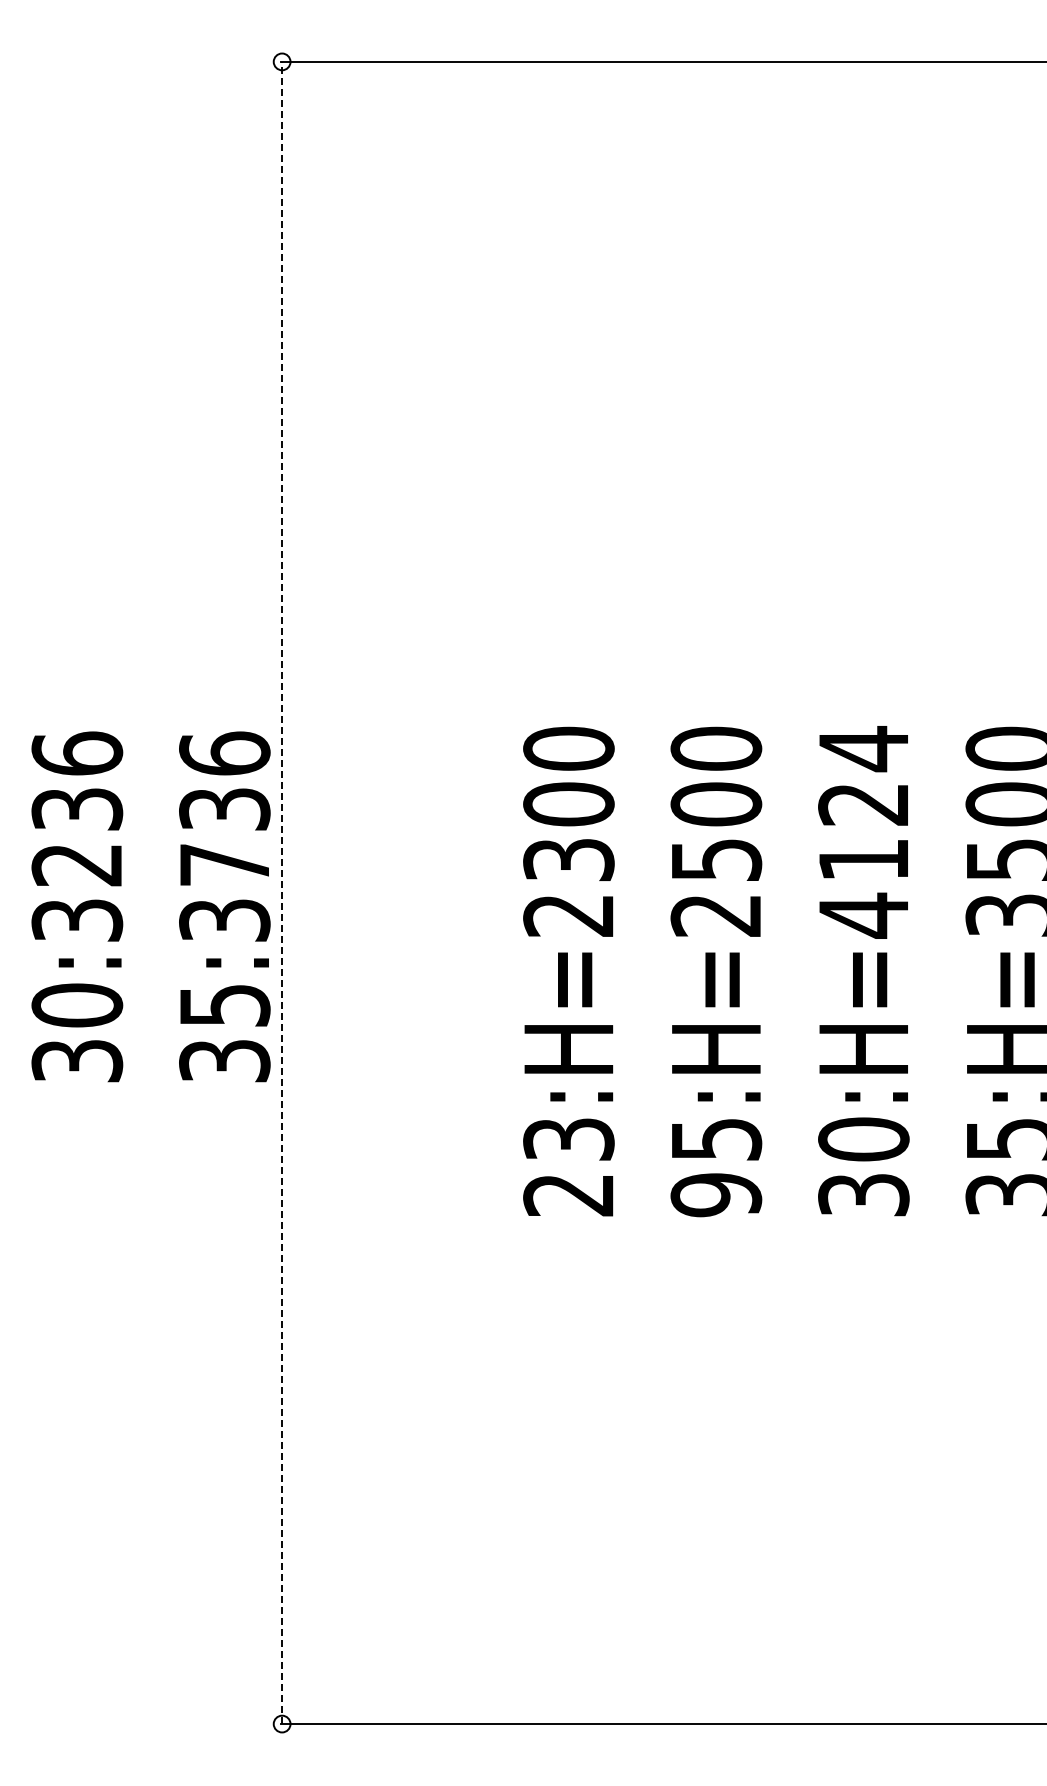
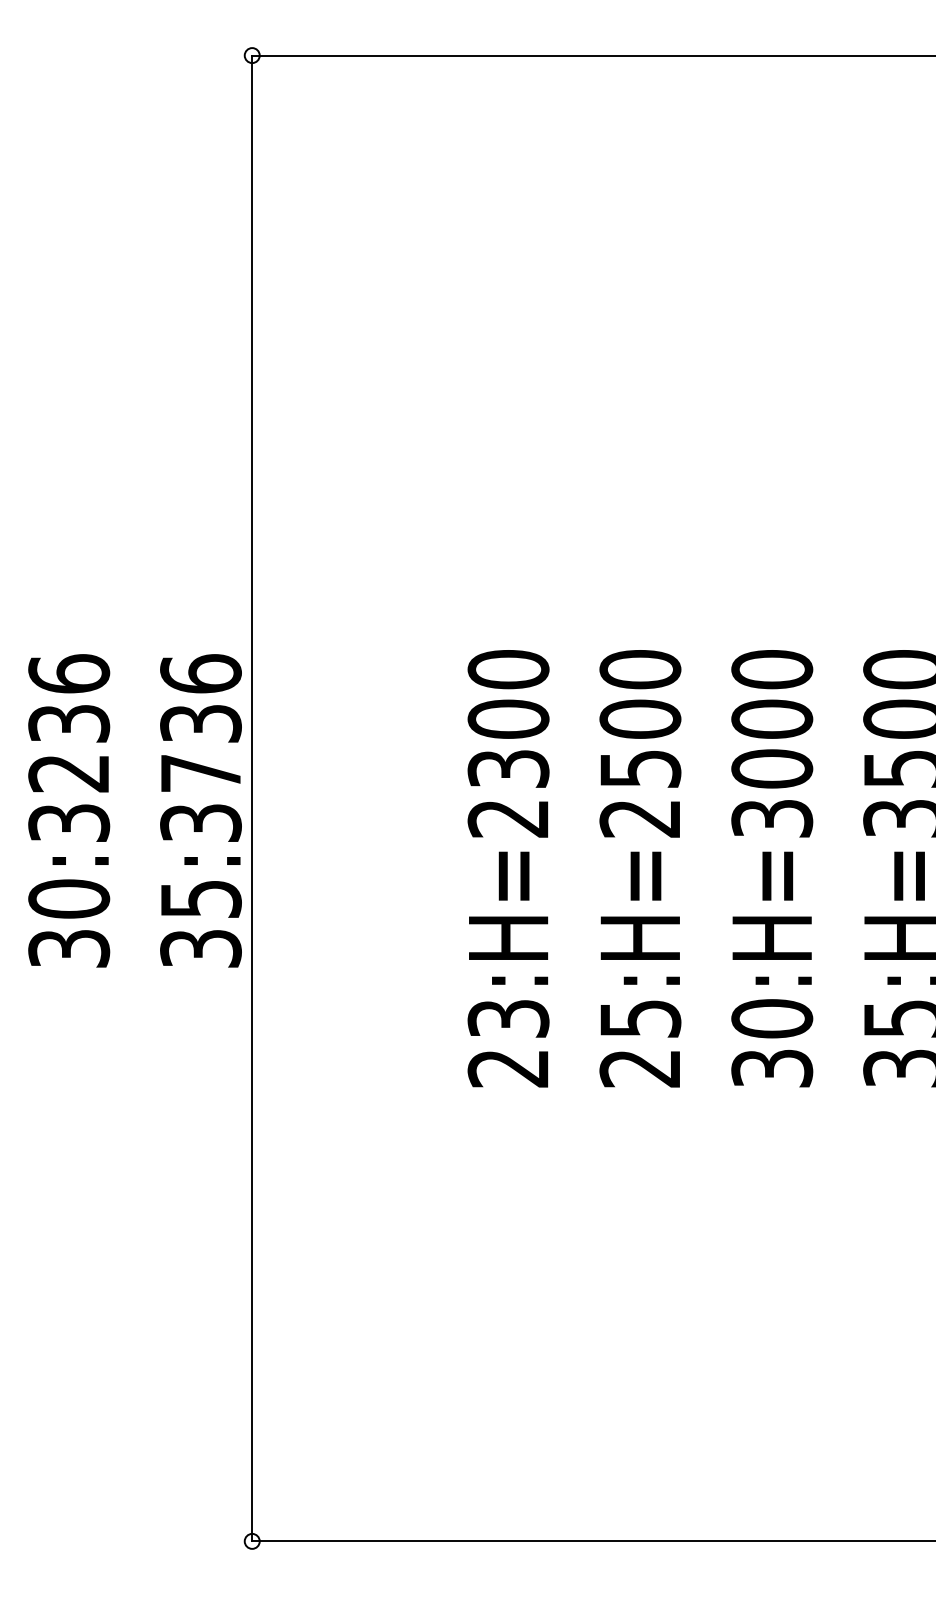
text: (863, 832) -> (771, 744), 30:H=4124 -> 30:H=3000
line: (282, 892) -> (252, 798), dashed -> solid
text: (716, 1195) -> (640, 1068), 95:H=2500 -> 25:H=2500

